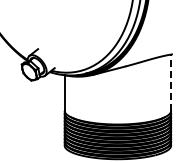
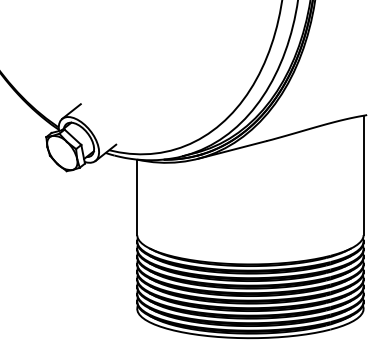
line: (171, 82) -> (364, 175), dashed -> solid

